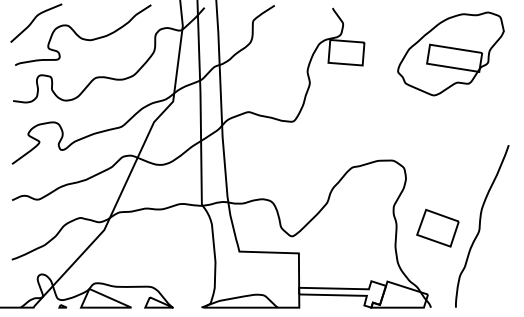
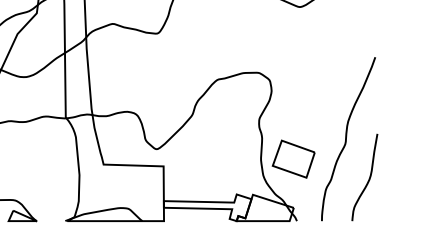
part: (437, 227) -> (293, 158), moved
curve: (502, 264) -> (368, 177), added

